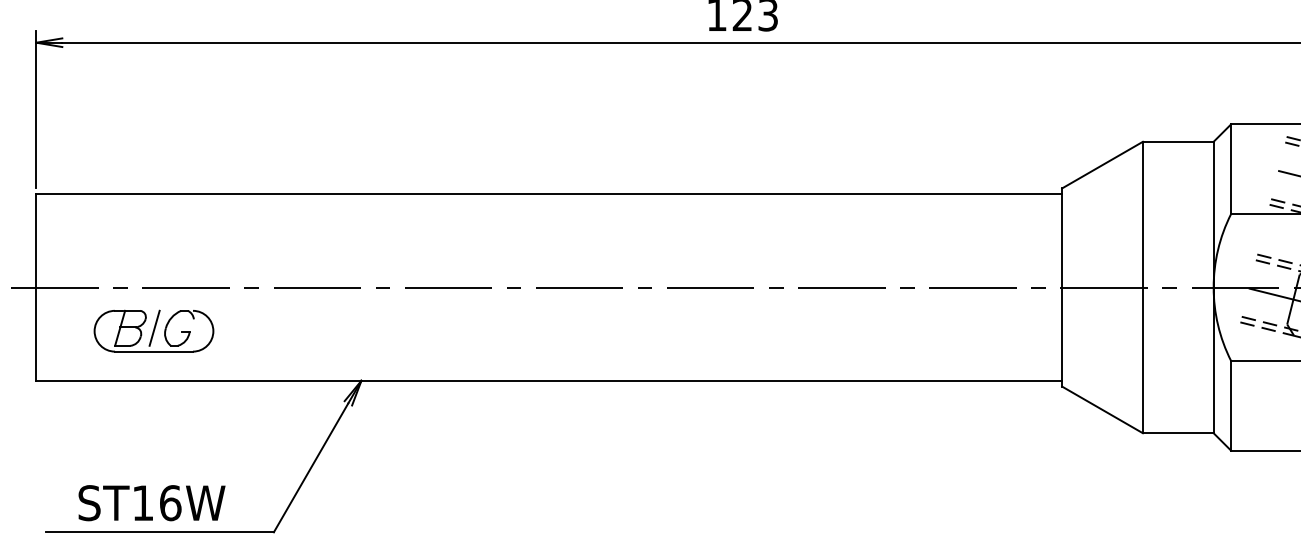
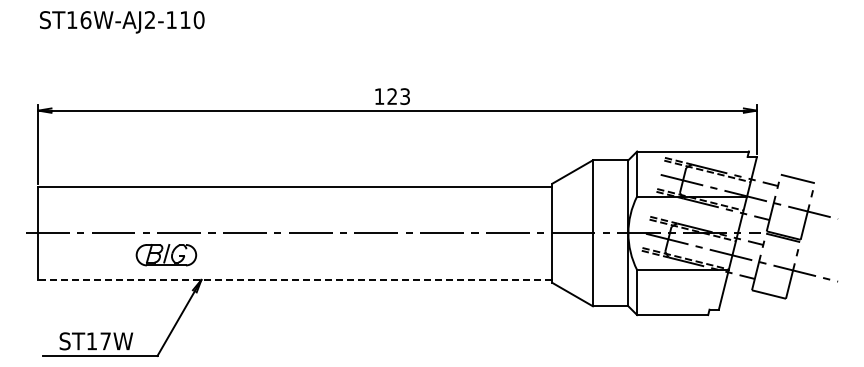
part: (154, 331) -> (166, 255), moved
line: (549, 381) -> (295, 280), solid -> dashed
text: (170, 503) -> (105, 341), ST16W -> ST17W

